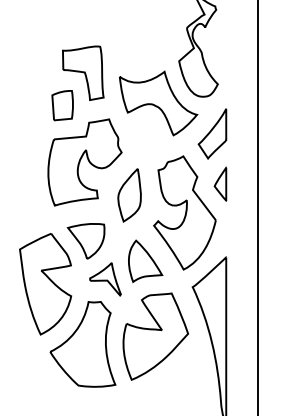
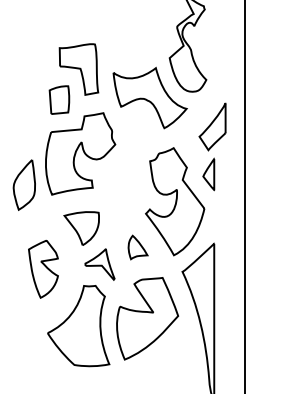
part: (212, 133) -> (212, 126), moved
part: (129, 195) -> (24, 185), moved
part: (145, 261) -> (137, 247), size x0.6
part: (45, 284) -> (43, 269), size x0.6

